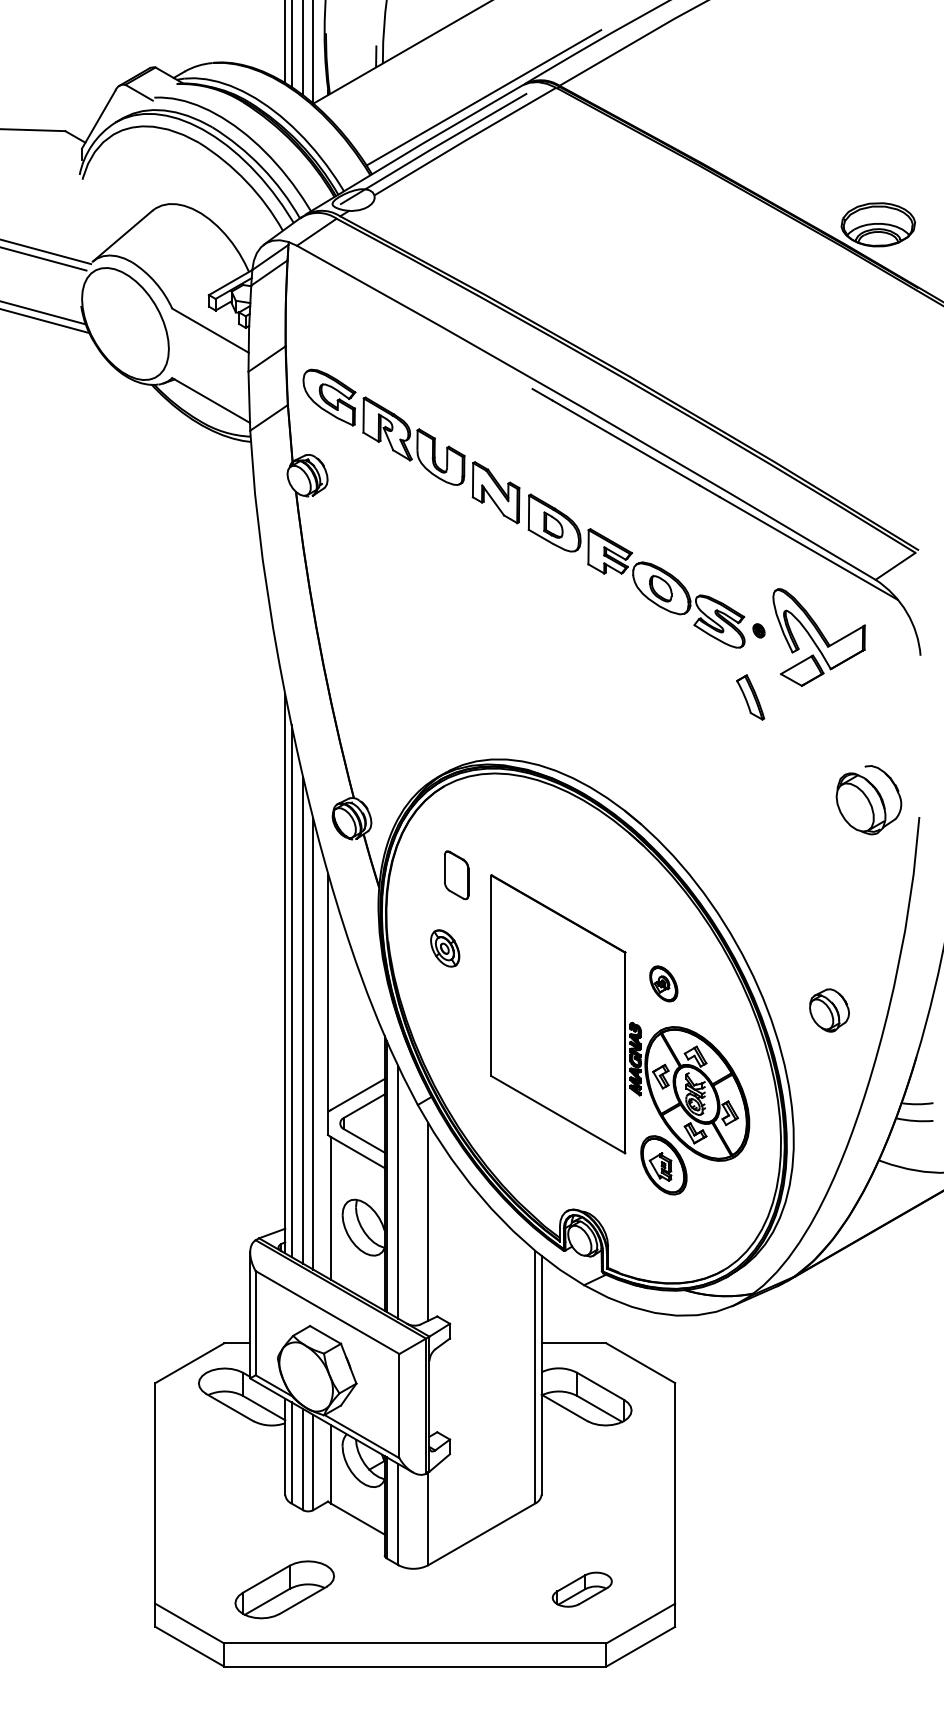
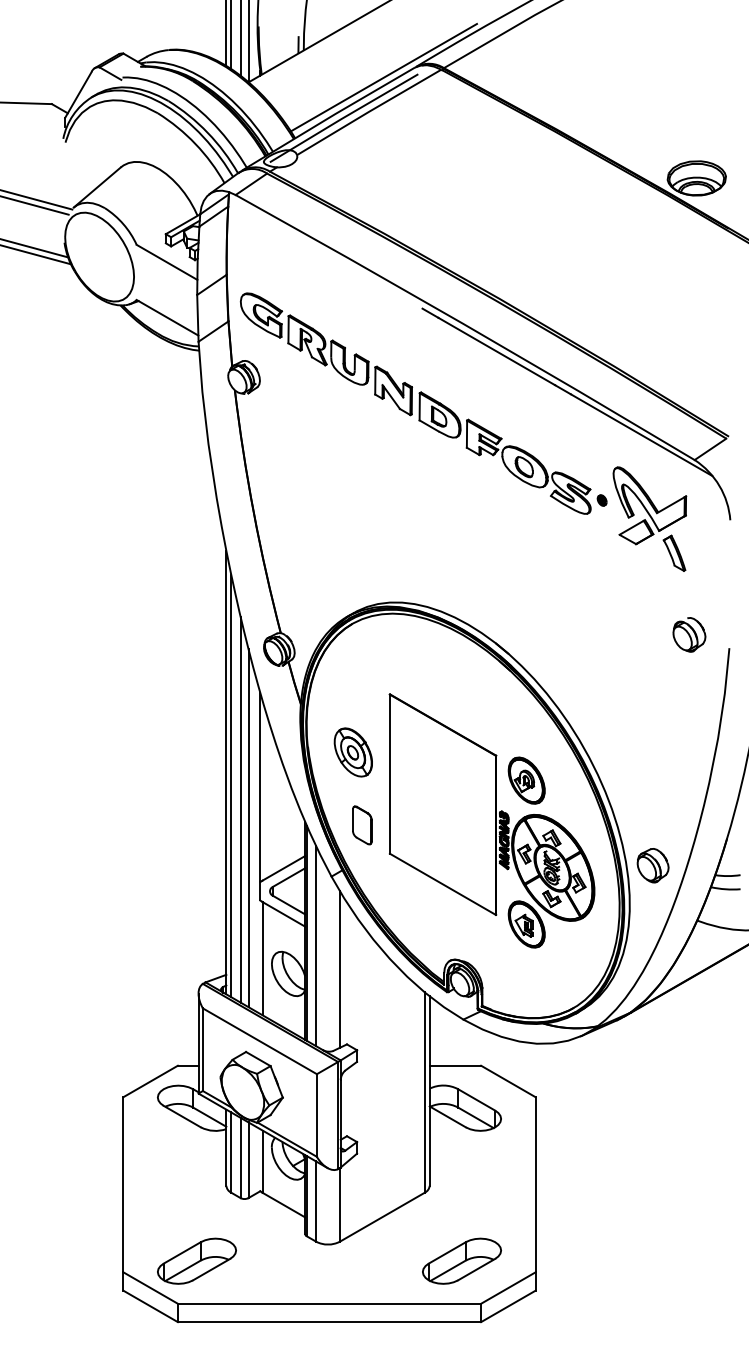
part: (750, 696) -> (674, 552), moved
part: (869, 799) -> (689, 634), size x0.62
part: (456, 875) -> (362, 825), moved
part: (444, 948) -> (352, 752), size x1.67
part: (663, 983) -> (526, 780), size x1.67
part: (828, 1010) -> (652, 865), moved
part: (284, 1588) -> (196, 1260), moved
part: (581, 1588) -> (461, 1260), size x1.67

